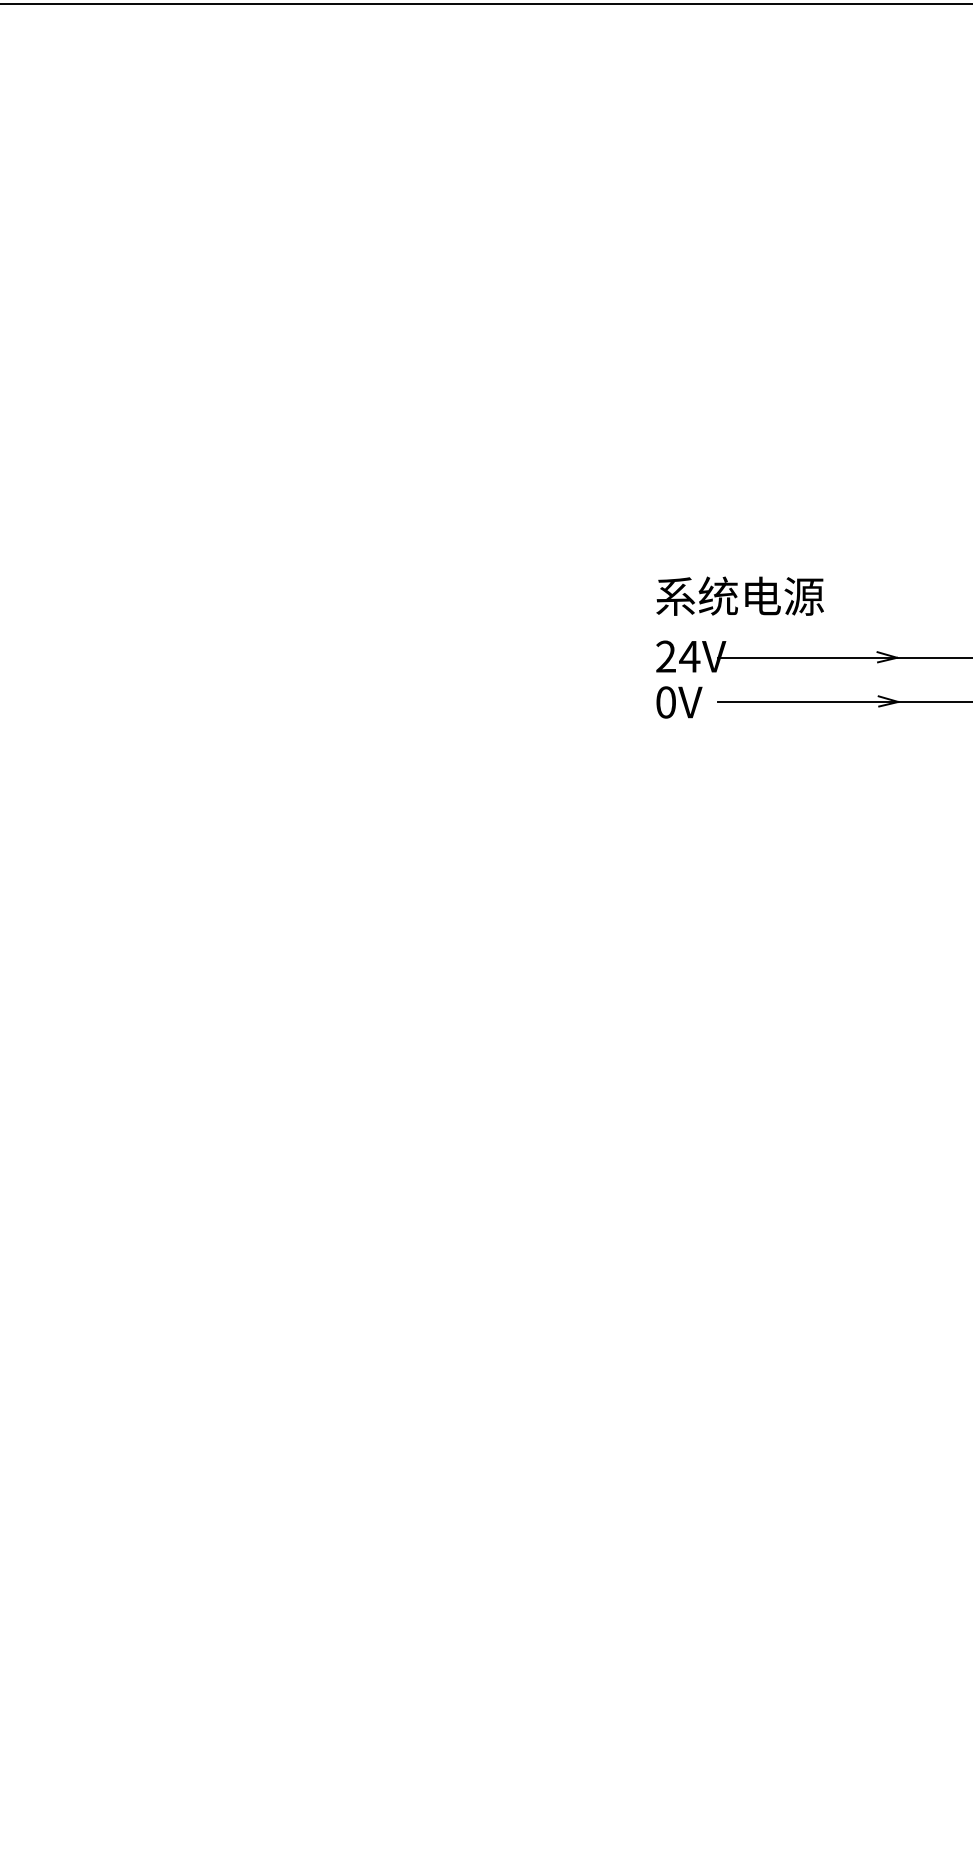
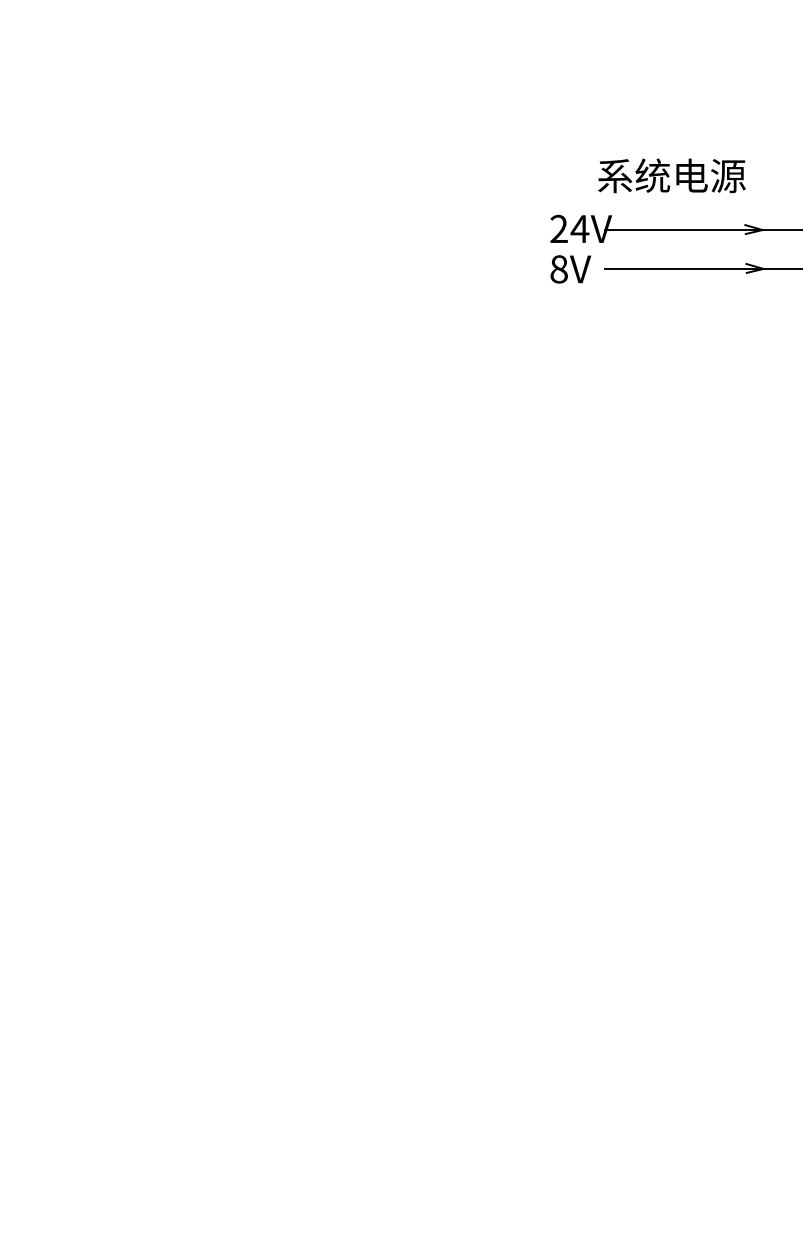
text: (739, 595) -> (671, 175), moved
text: (666, 702) -> (559, 269), 0V -> 8V

